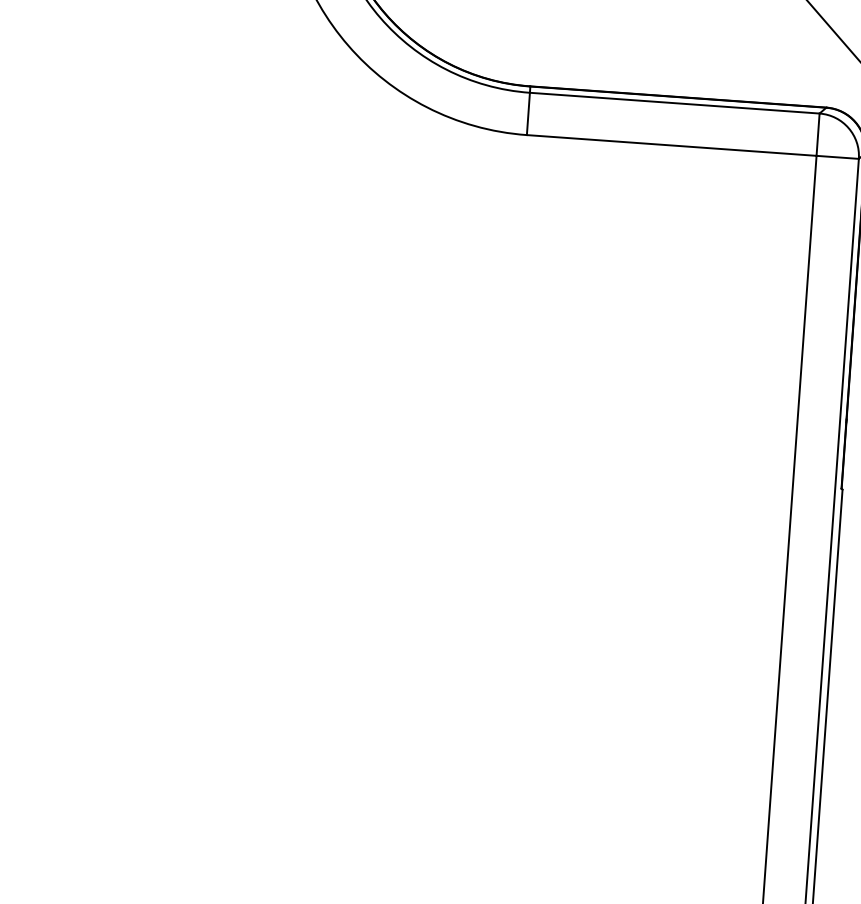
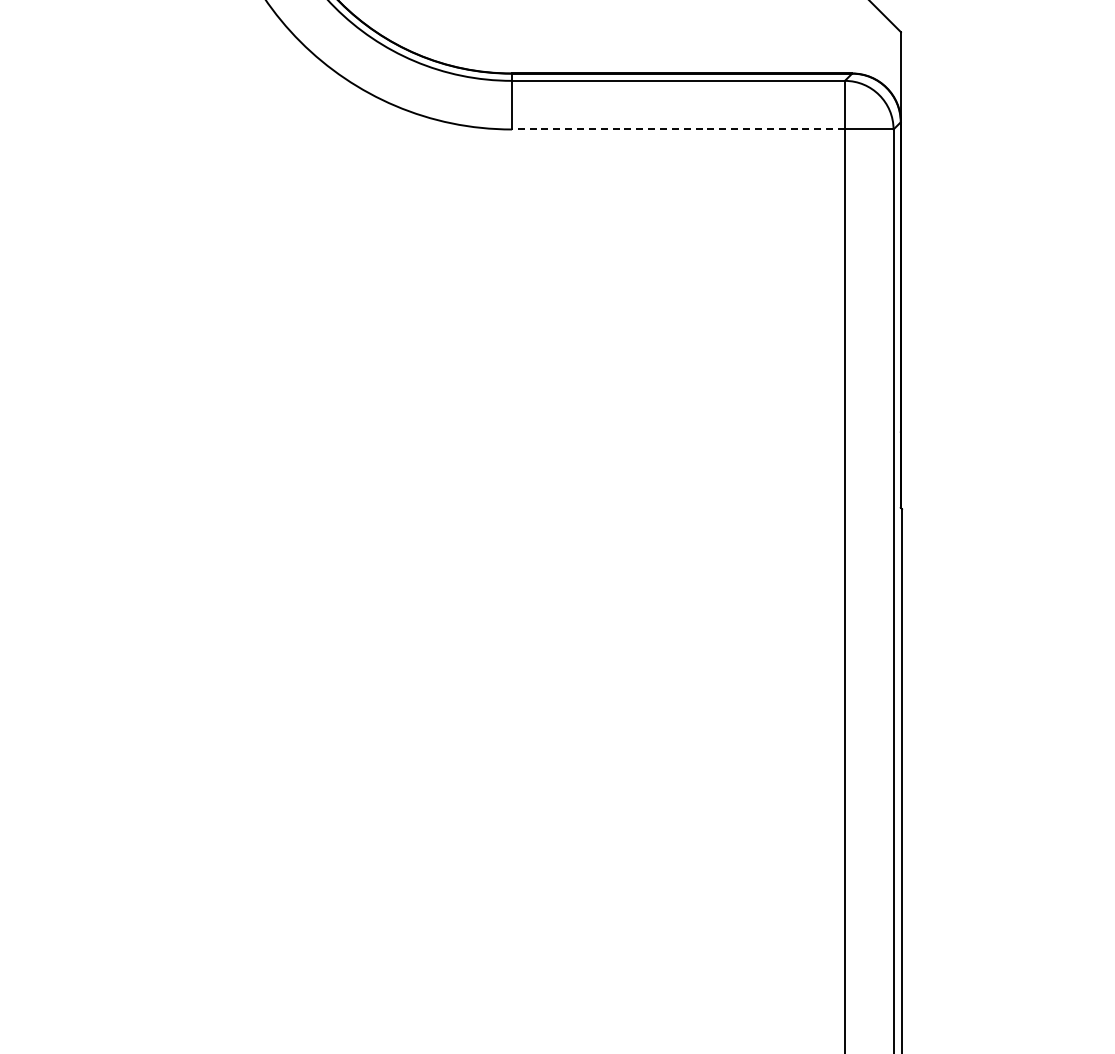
line: (671, 145) -> (678, 129), solid -> dashed

